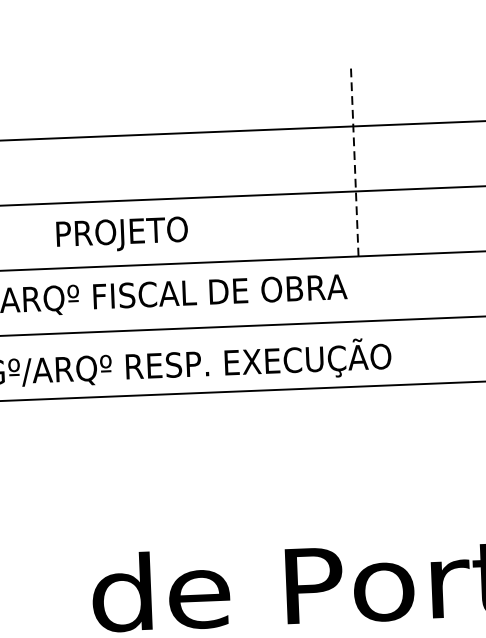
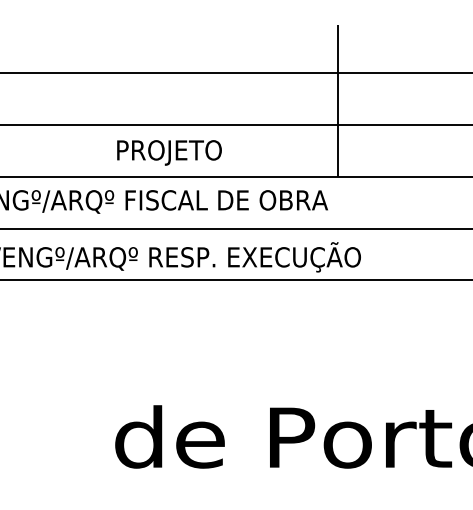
line: (355, 161) -> (338, 100), dashed -> solid
text: (122, 234) -> (169, 152), moved

